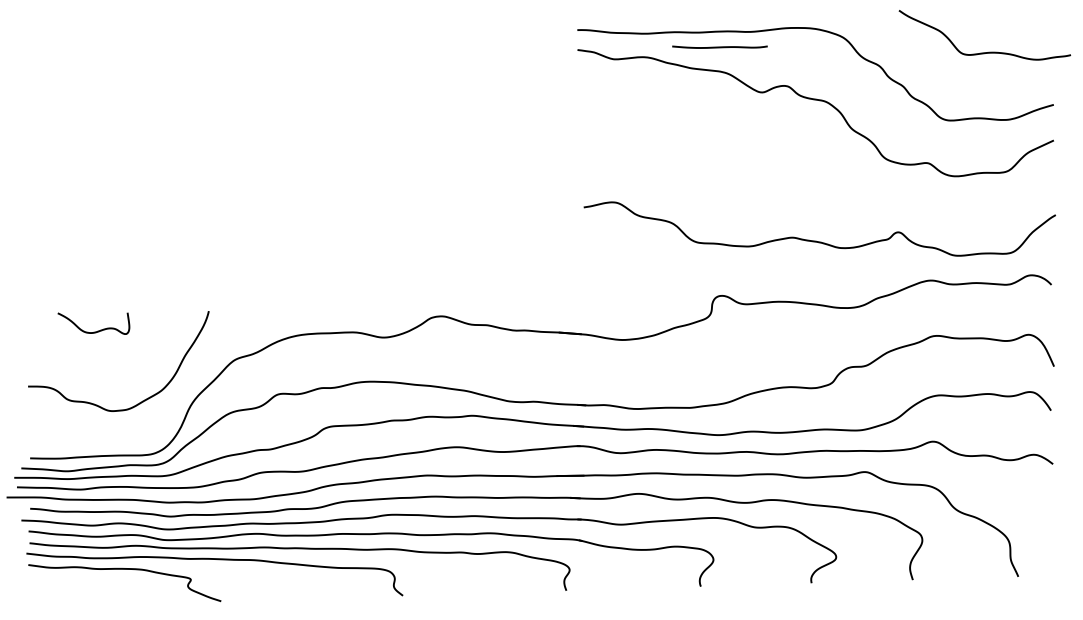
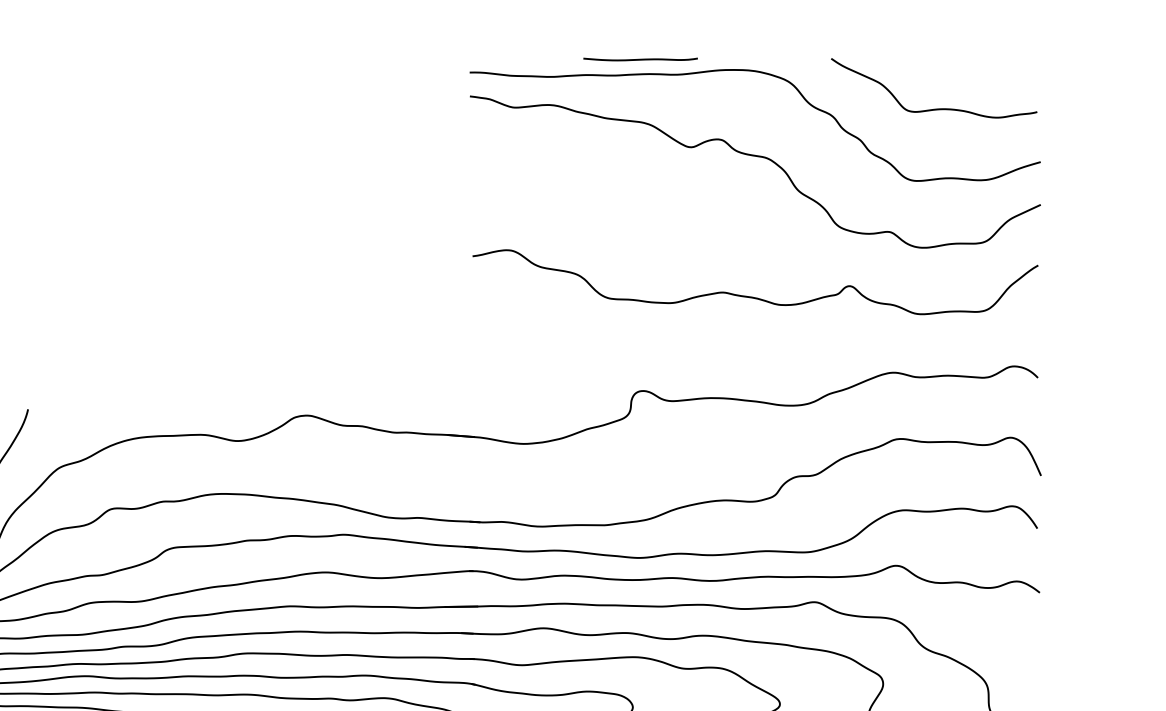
line: (719, 46) -> (640, 58), moved
curve: (988, 51) -> (938, 107), moved
curve: (816, 240) -> (751, 295), moved

